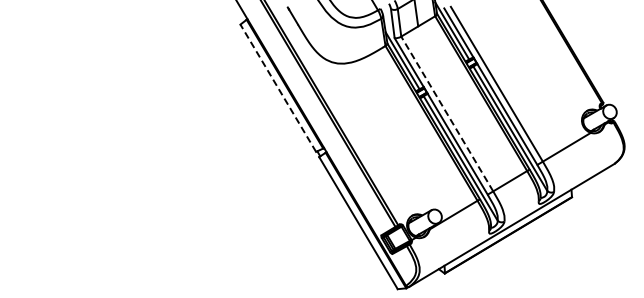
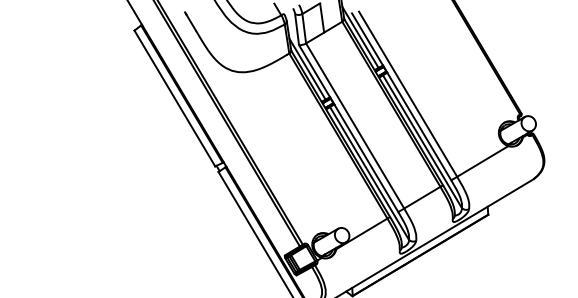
line: (278, 87) -> (175, 97), dashed -> solid
line: (446, 113) -> (354, 125), dashed -> solid

